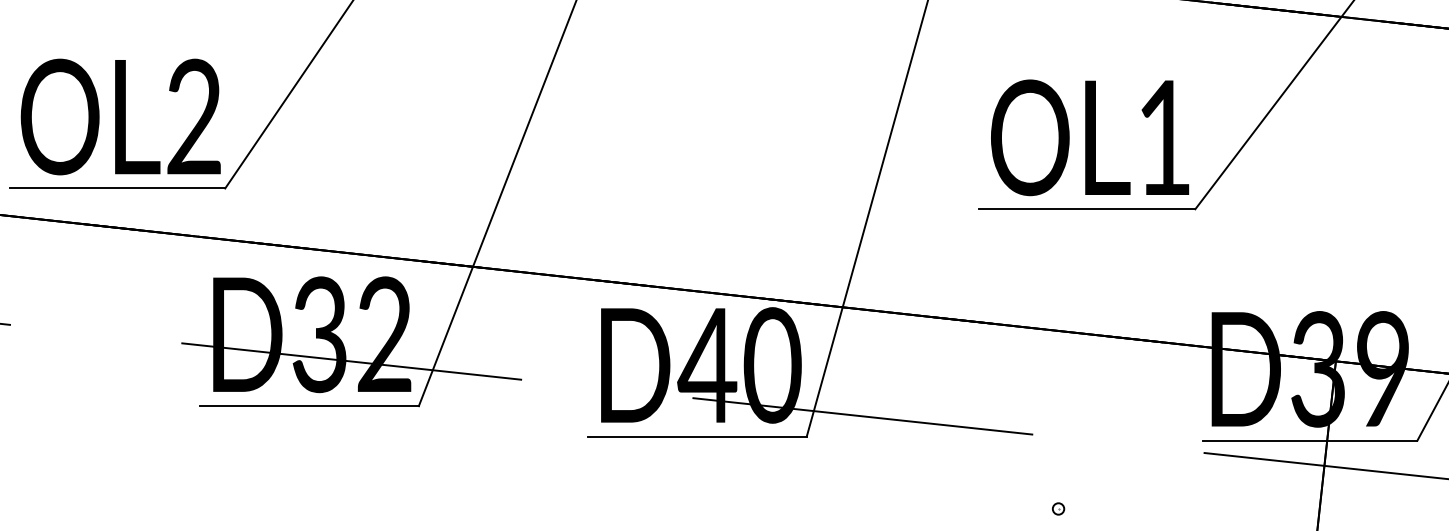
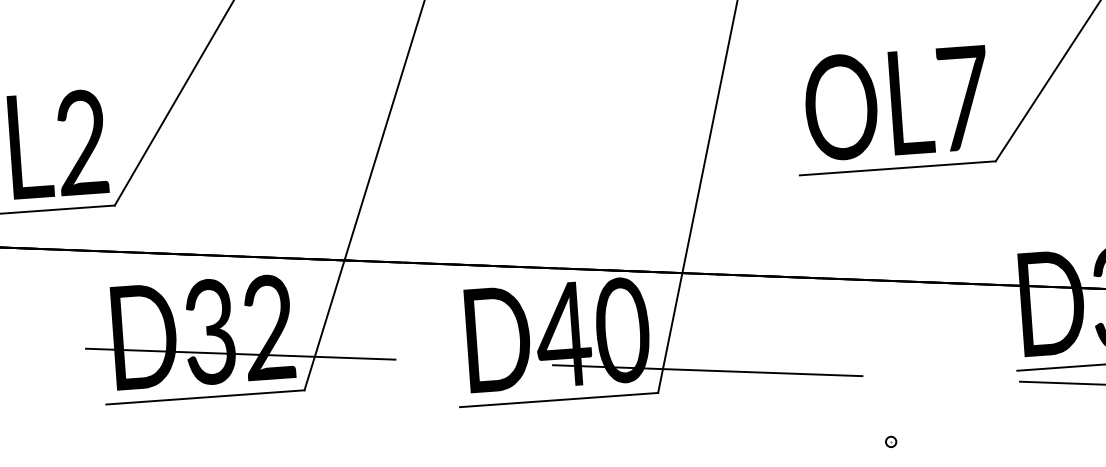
text: (1165, 137) -> (963, 98), OL1 -> OL7

